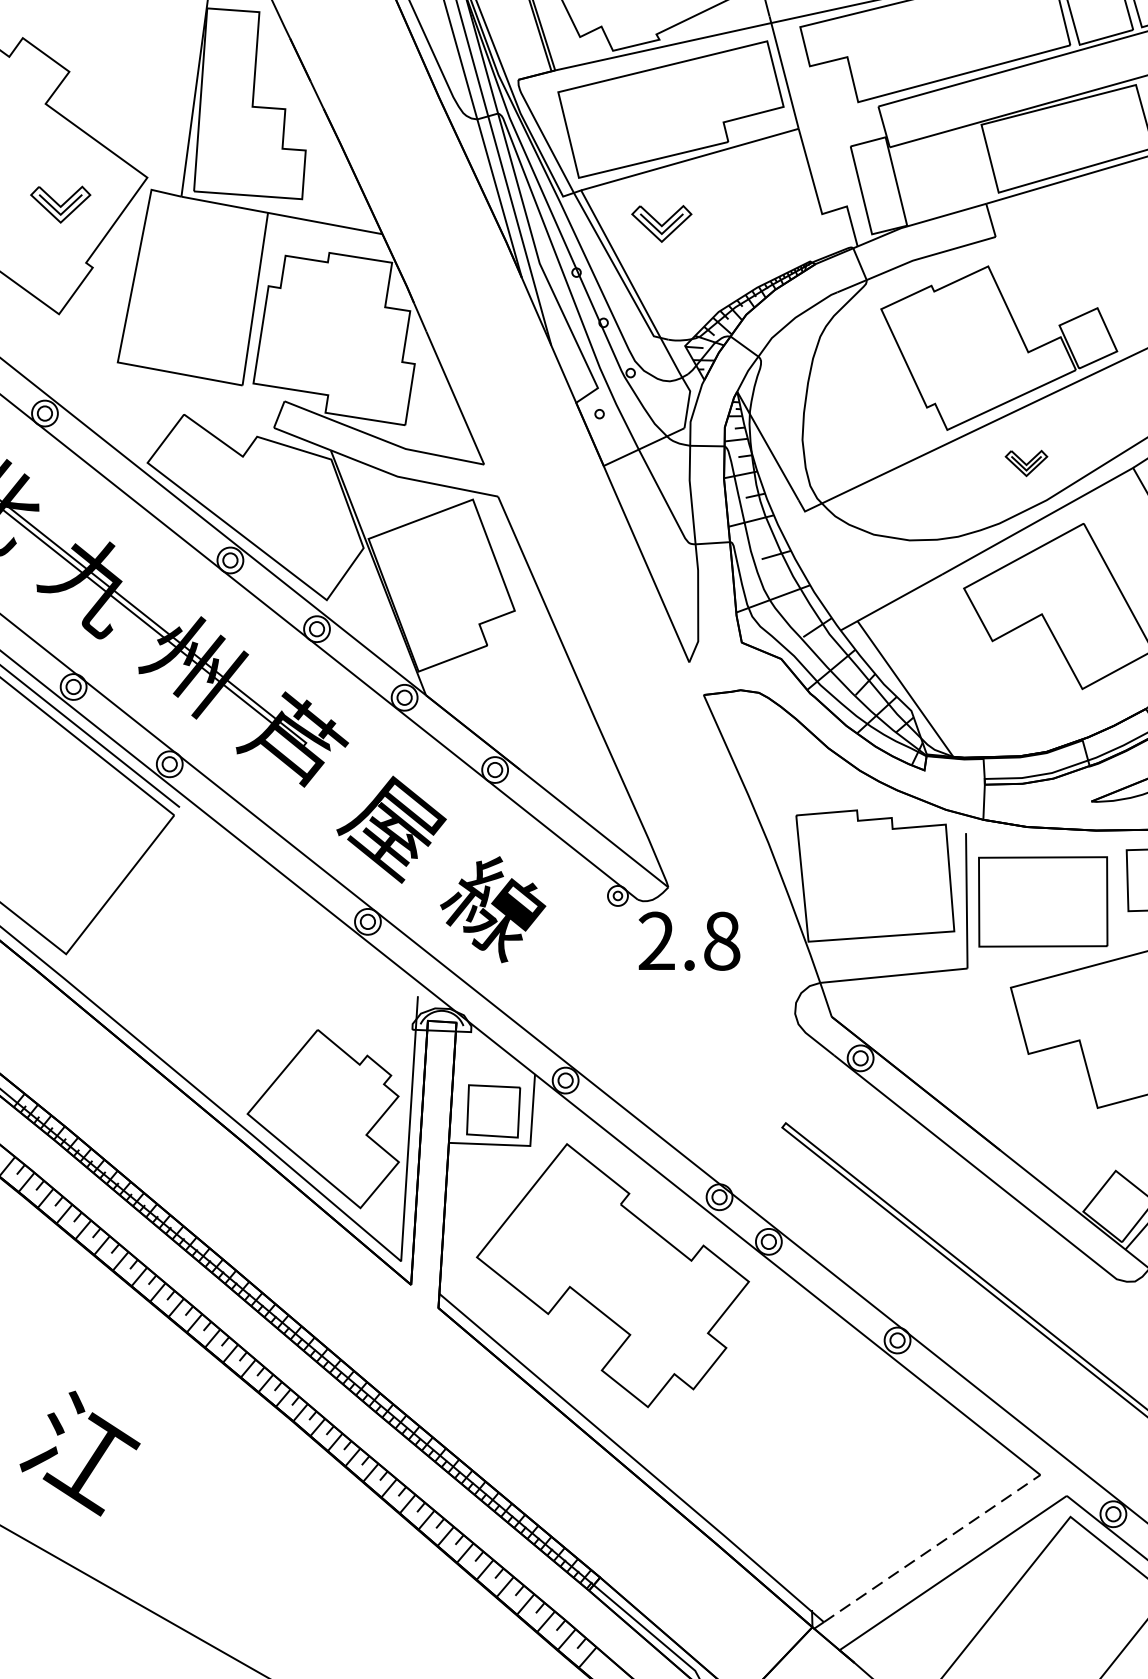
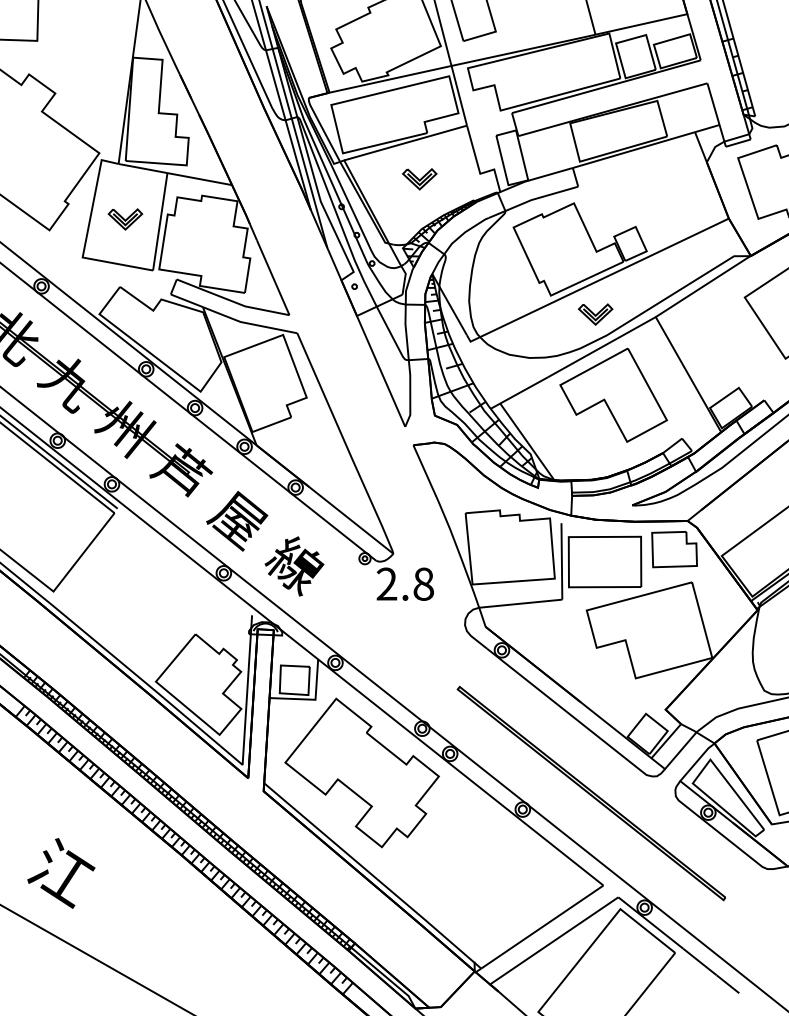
part: (60, 204) -> (125, 219), moved
part: (661, 224) -> (419, 179), moved
part: (1026, 463) -> (595, 314), size x1.43
line: (932, 1549) -> (542, 927), dashed -> solid

